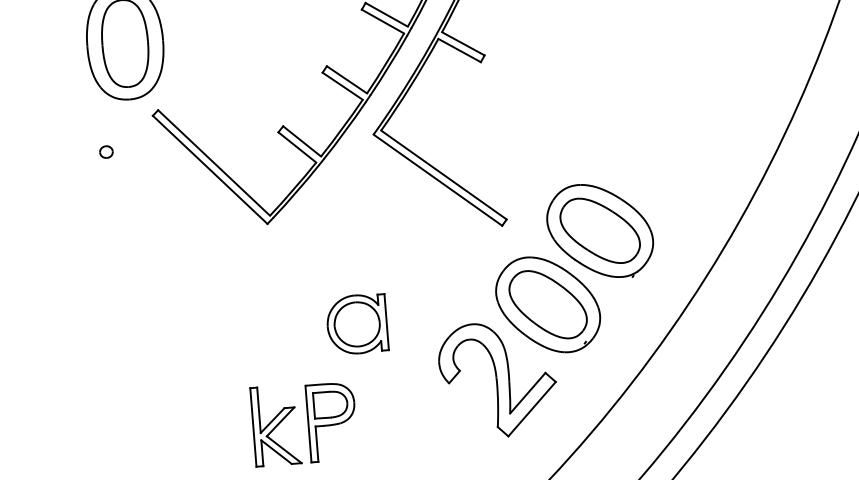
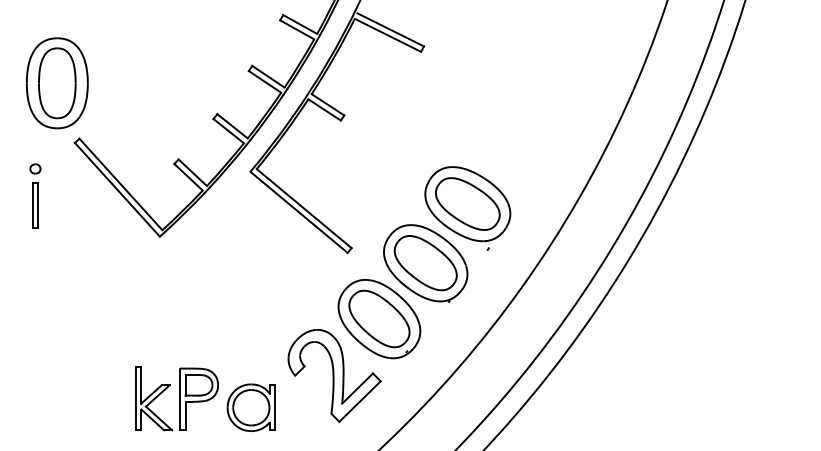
part: (646, 158) -> (467, 208), added
part: (110, 197) -> (35, 205), added
part: (356, 324) -> (250, 407), moved

